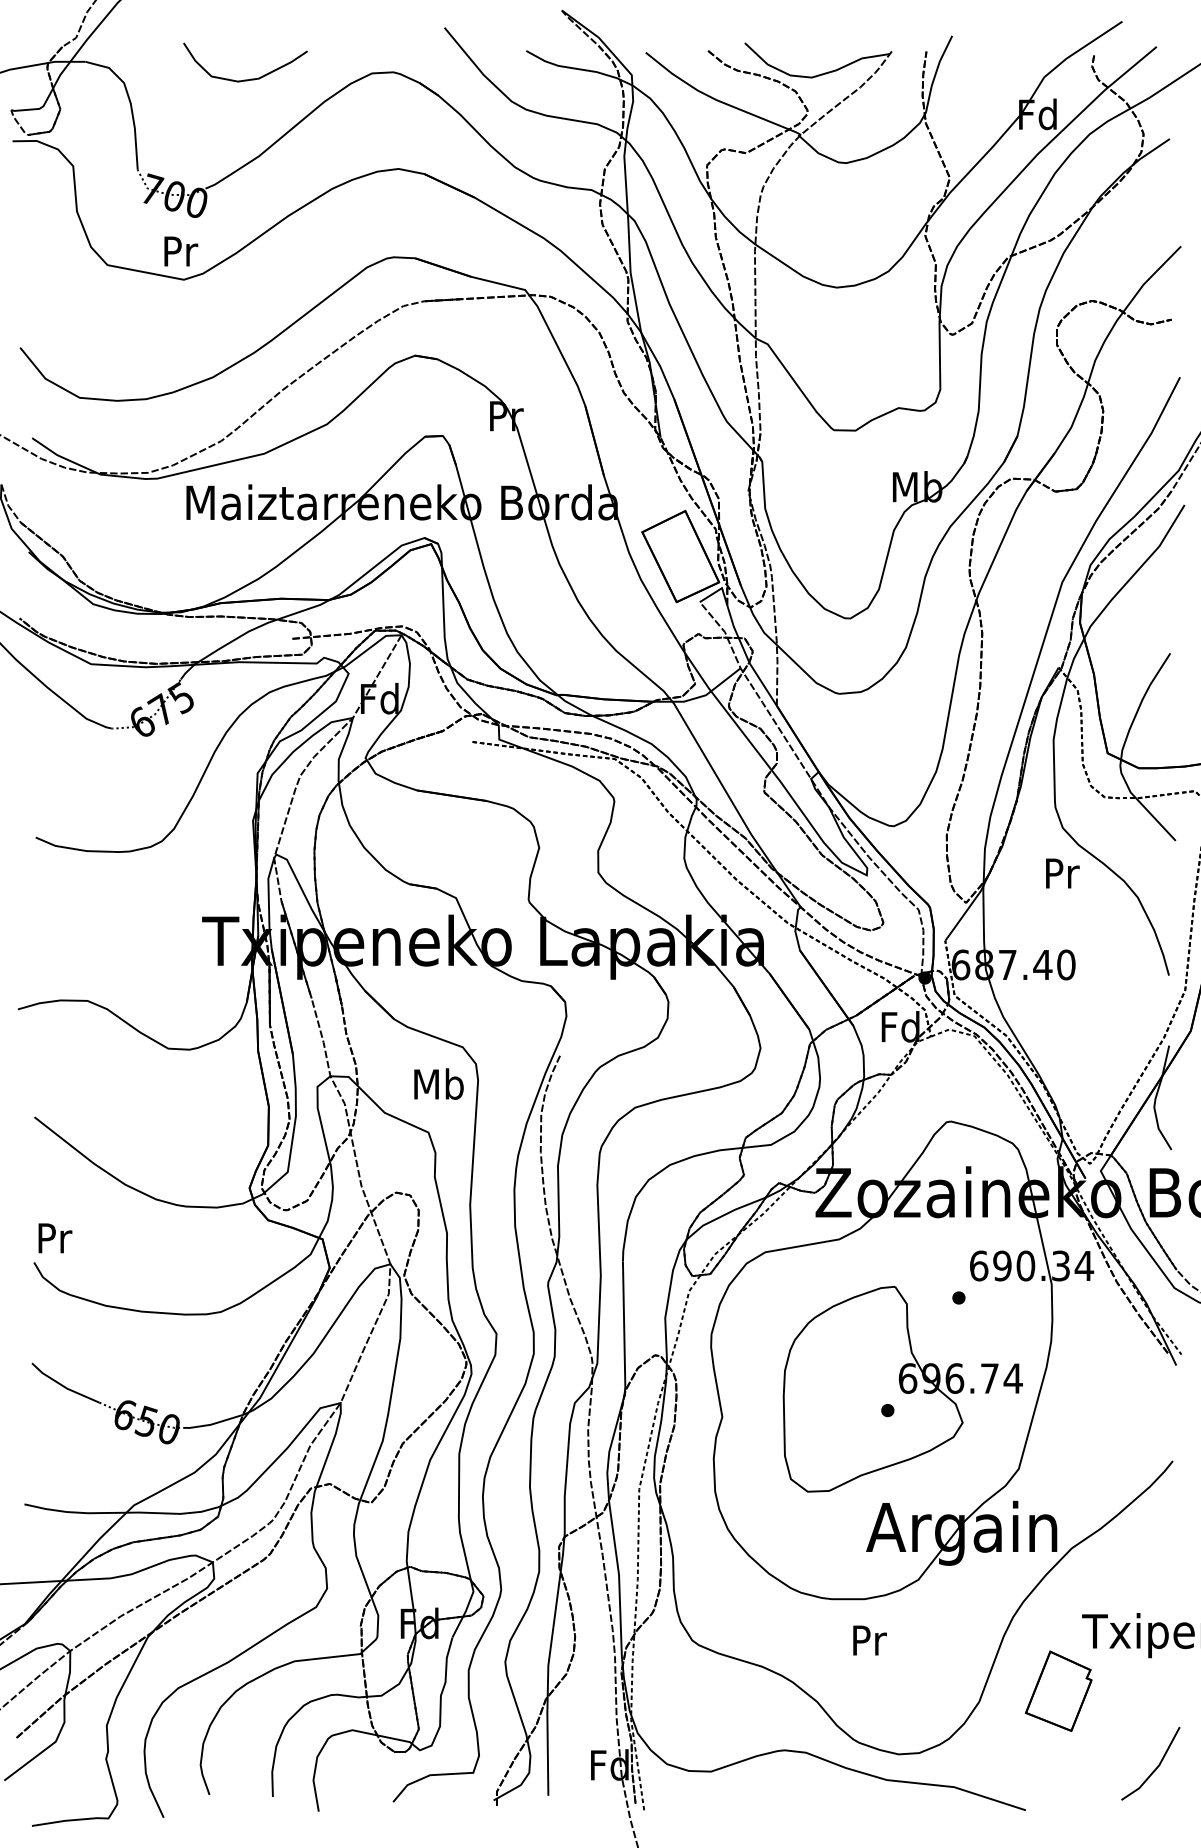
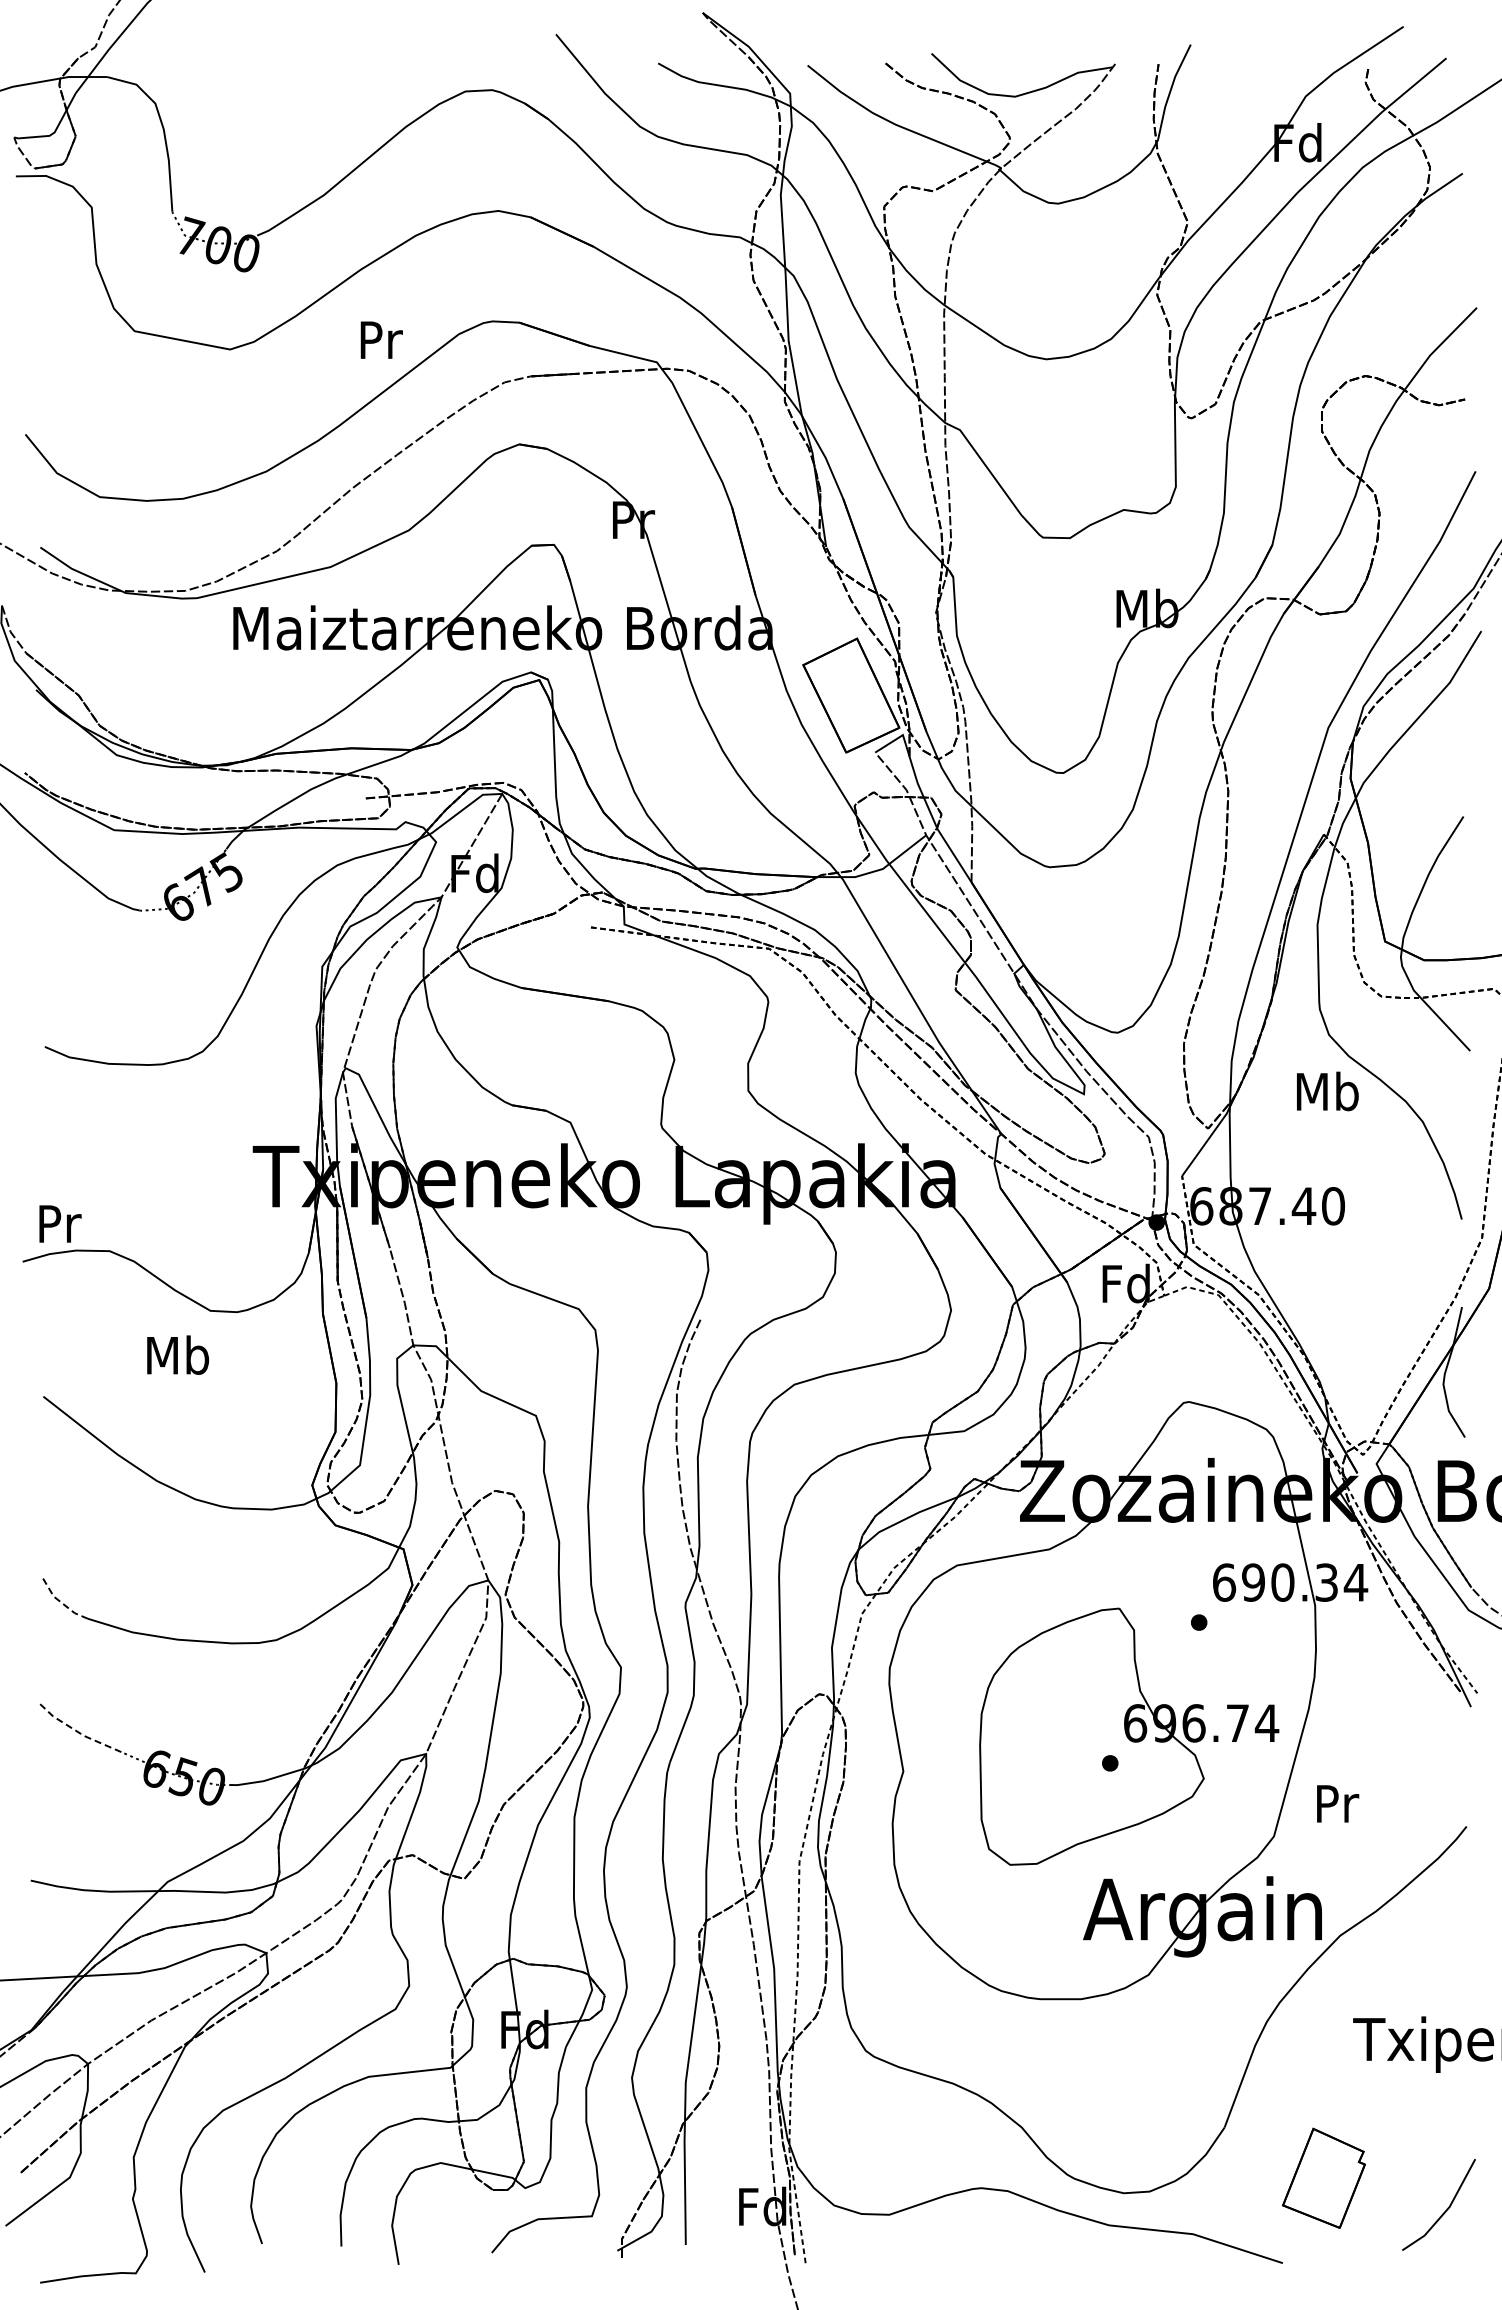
curve: (248, 79) -> (311, 98), removed
text: (181, 250) -> (381, 339), moved
text: (1061, 873) -> (1327, 1091), Pr -> Mb
text: (439, 1083) -> (178, 1354), moved
text: (55, 1237) -> (60, 1223), moved
line: (49, 1281) -> (61, 1602), solid -> dashed
line: (64, 1386) -> (80, 1733), solid -> dashed
text: (870, 1640) -> (1338, 1803), moved
part: (1058, 1690) -> (1323, 2177), moved

